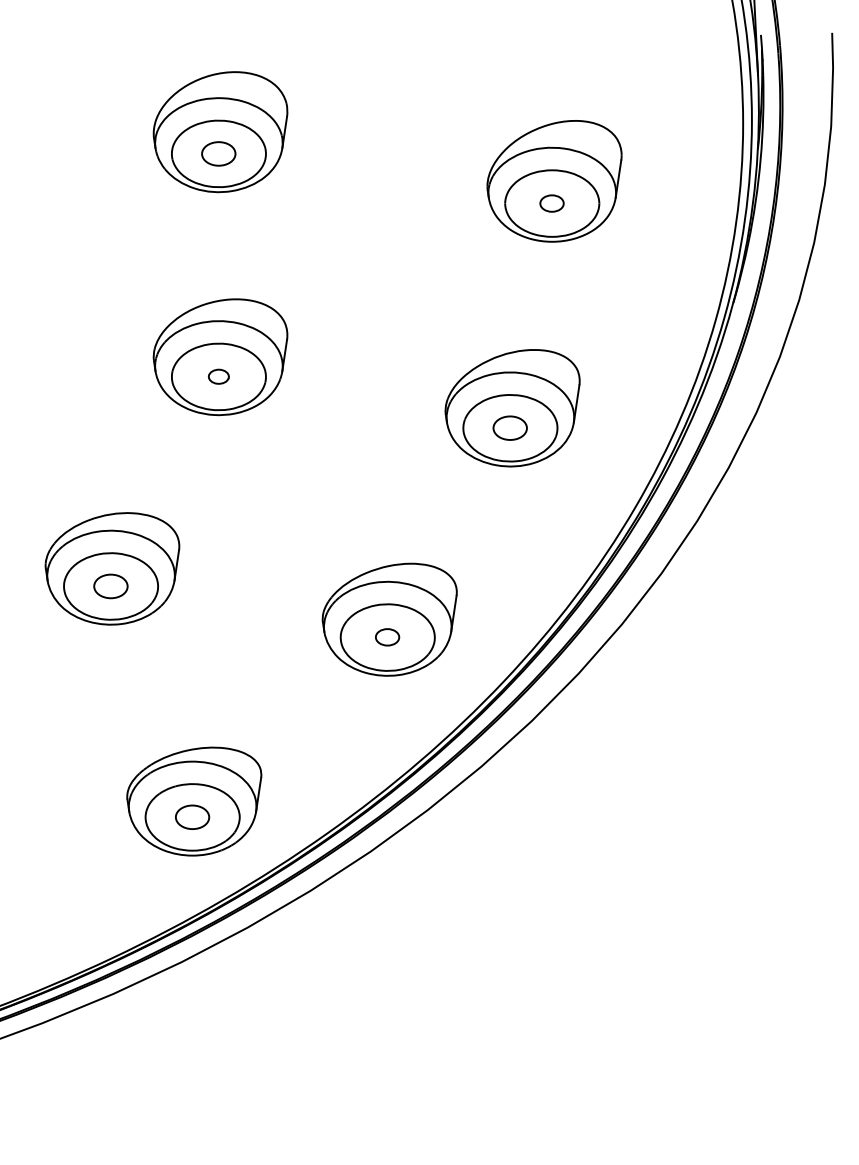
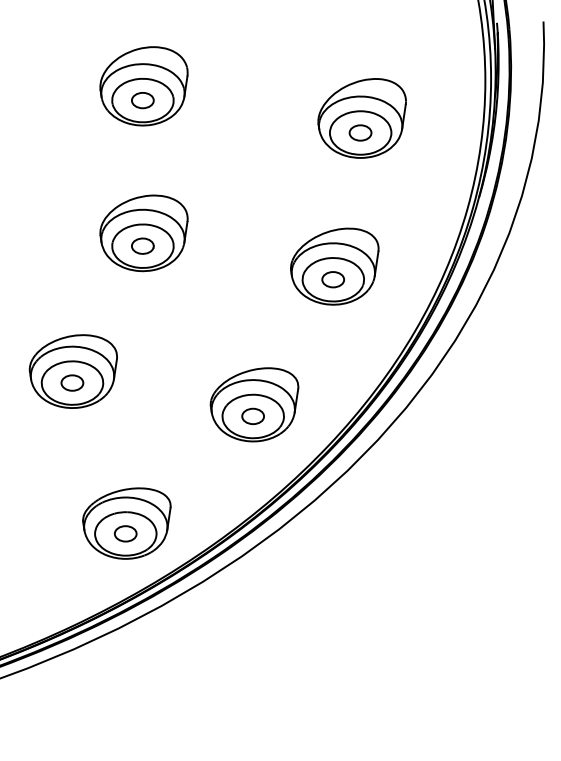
part: (551, 202) -> (360, 132), size x1.43
part: (218, 375) -> (142, 245), size x1.67
part: (386, 636) -> (252, 415), size x1.43

